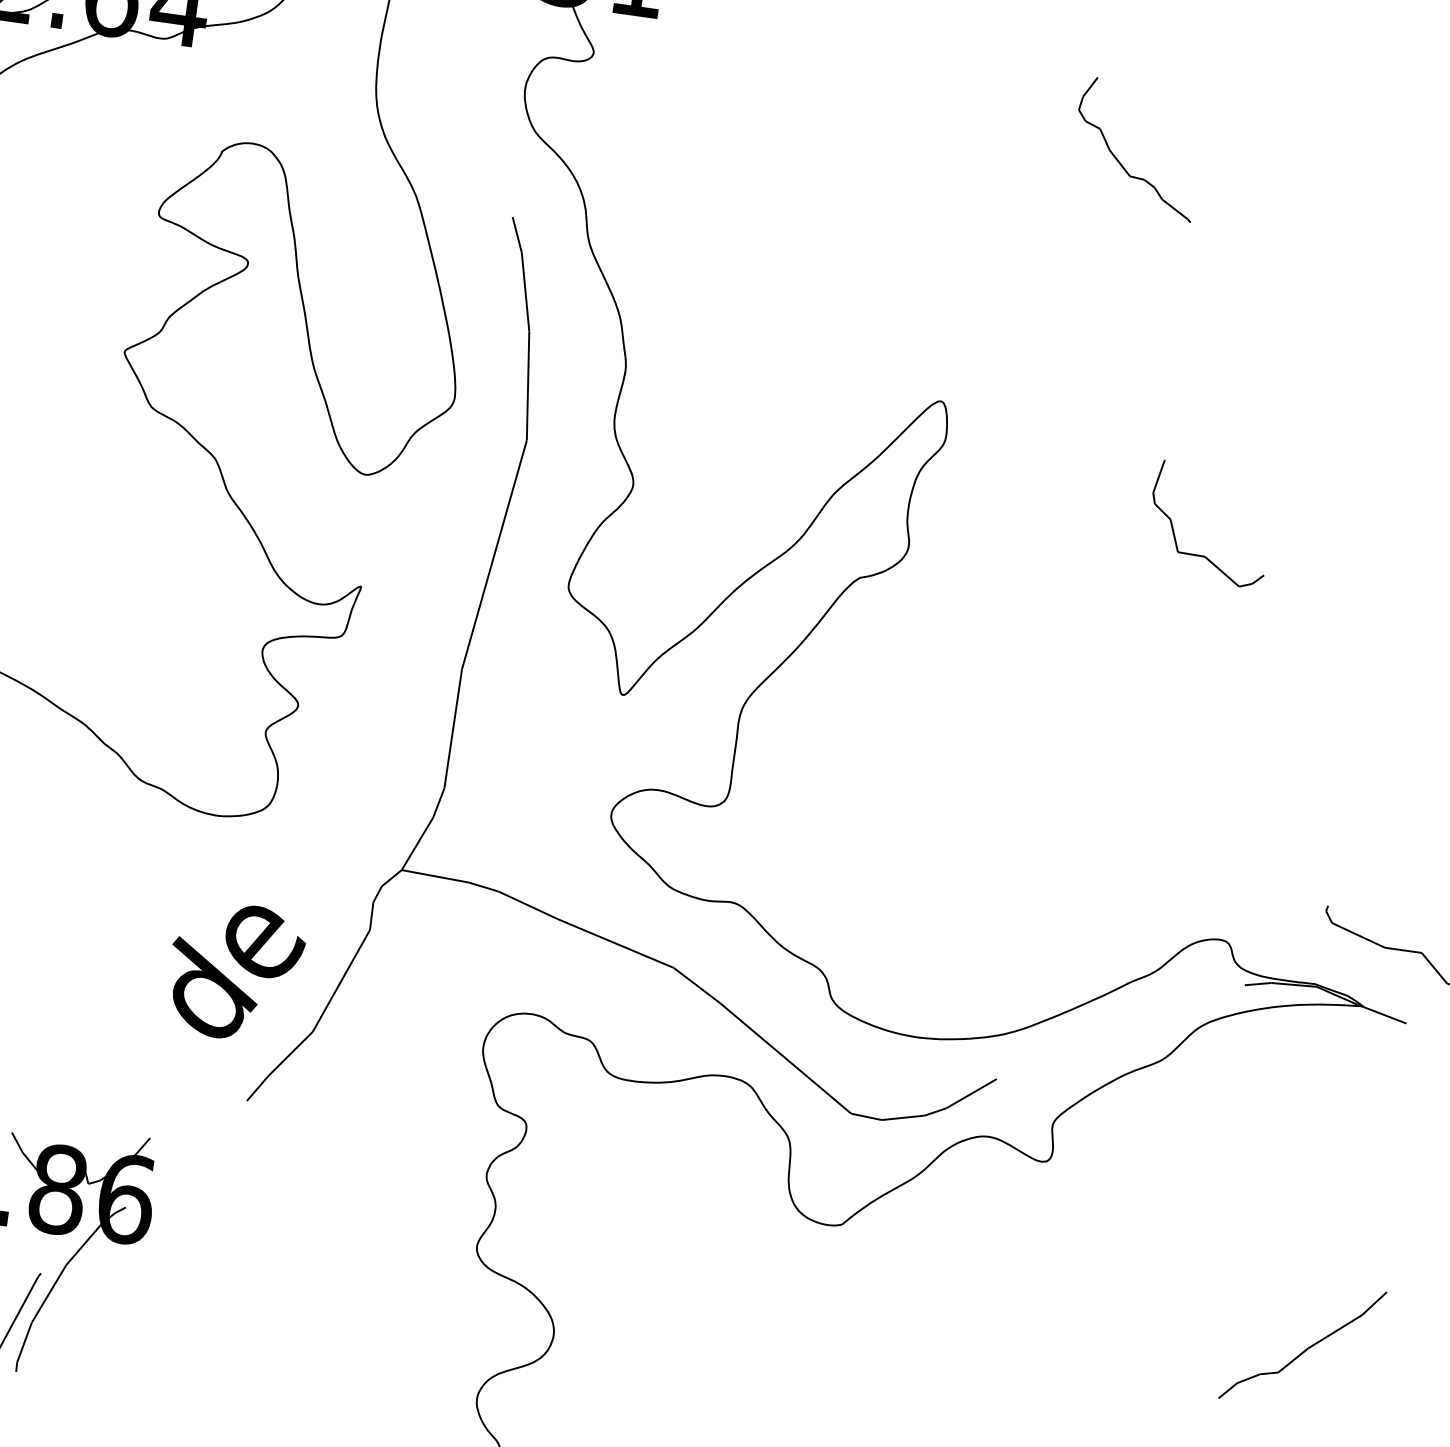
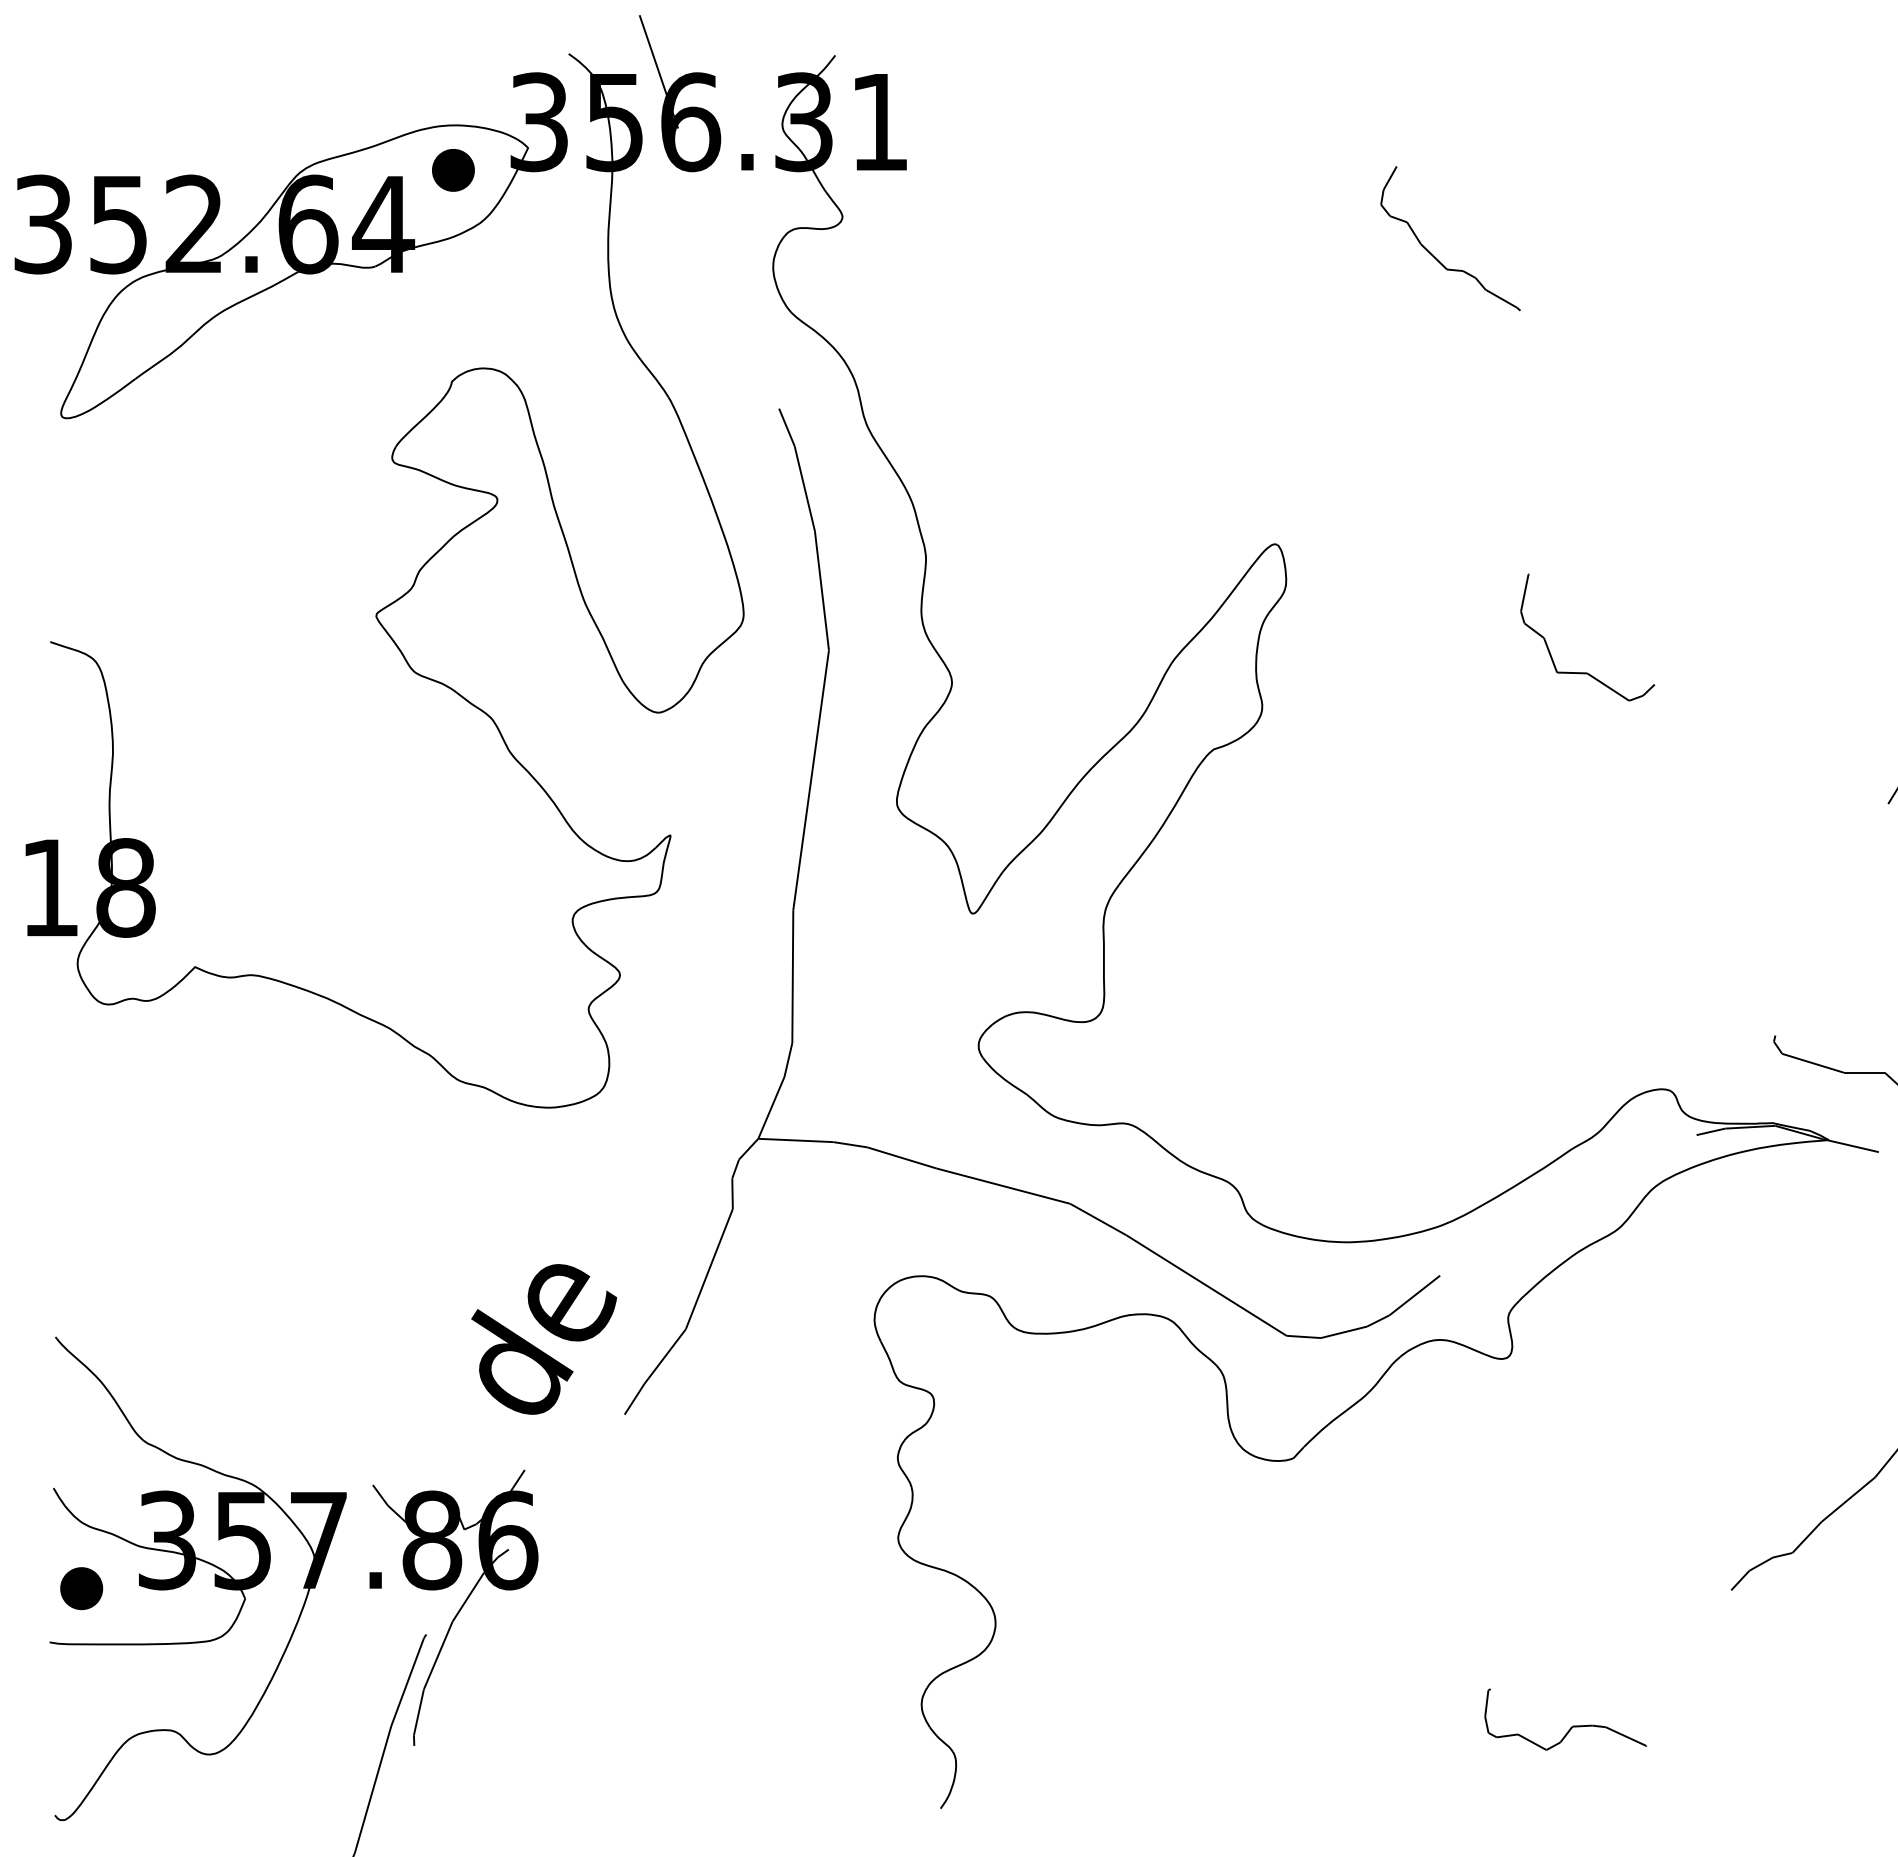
text: (235, 971) -> (544, 1339), moved

